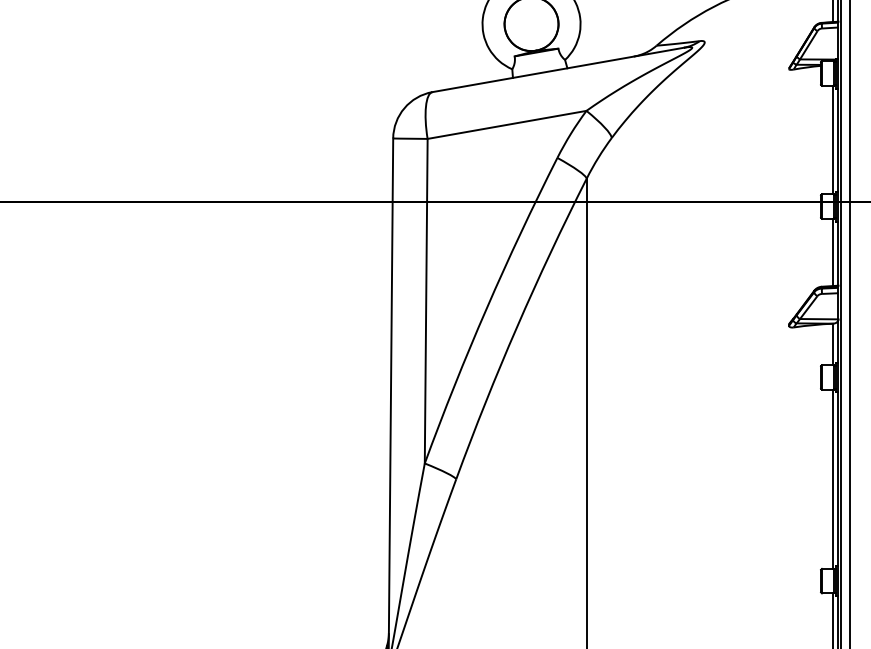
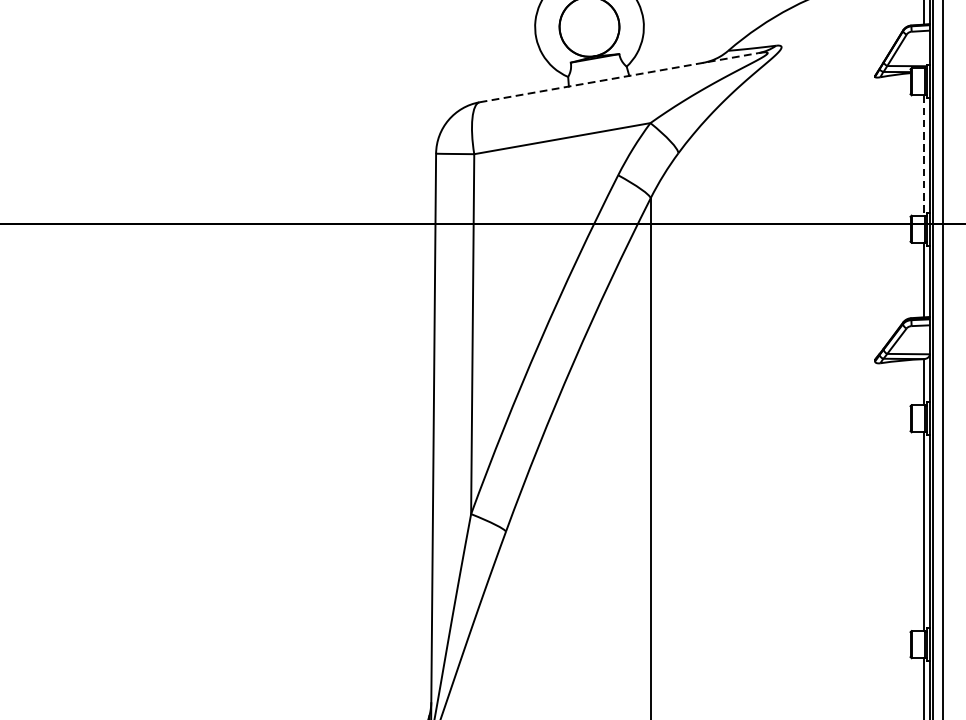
line: (558, 69) -> (619, 77), solid -> dashed
line: (833, 140) -> (924, 155), solid -> dashed

